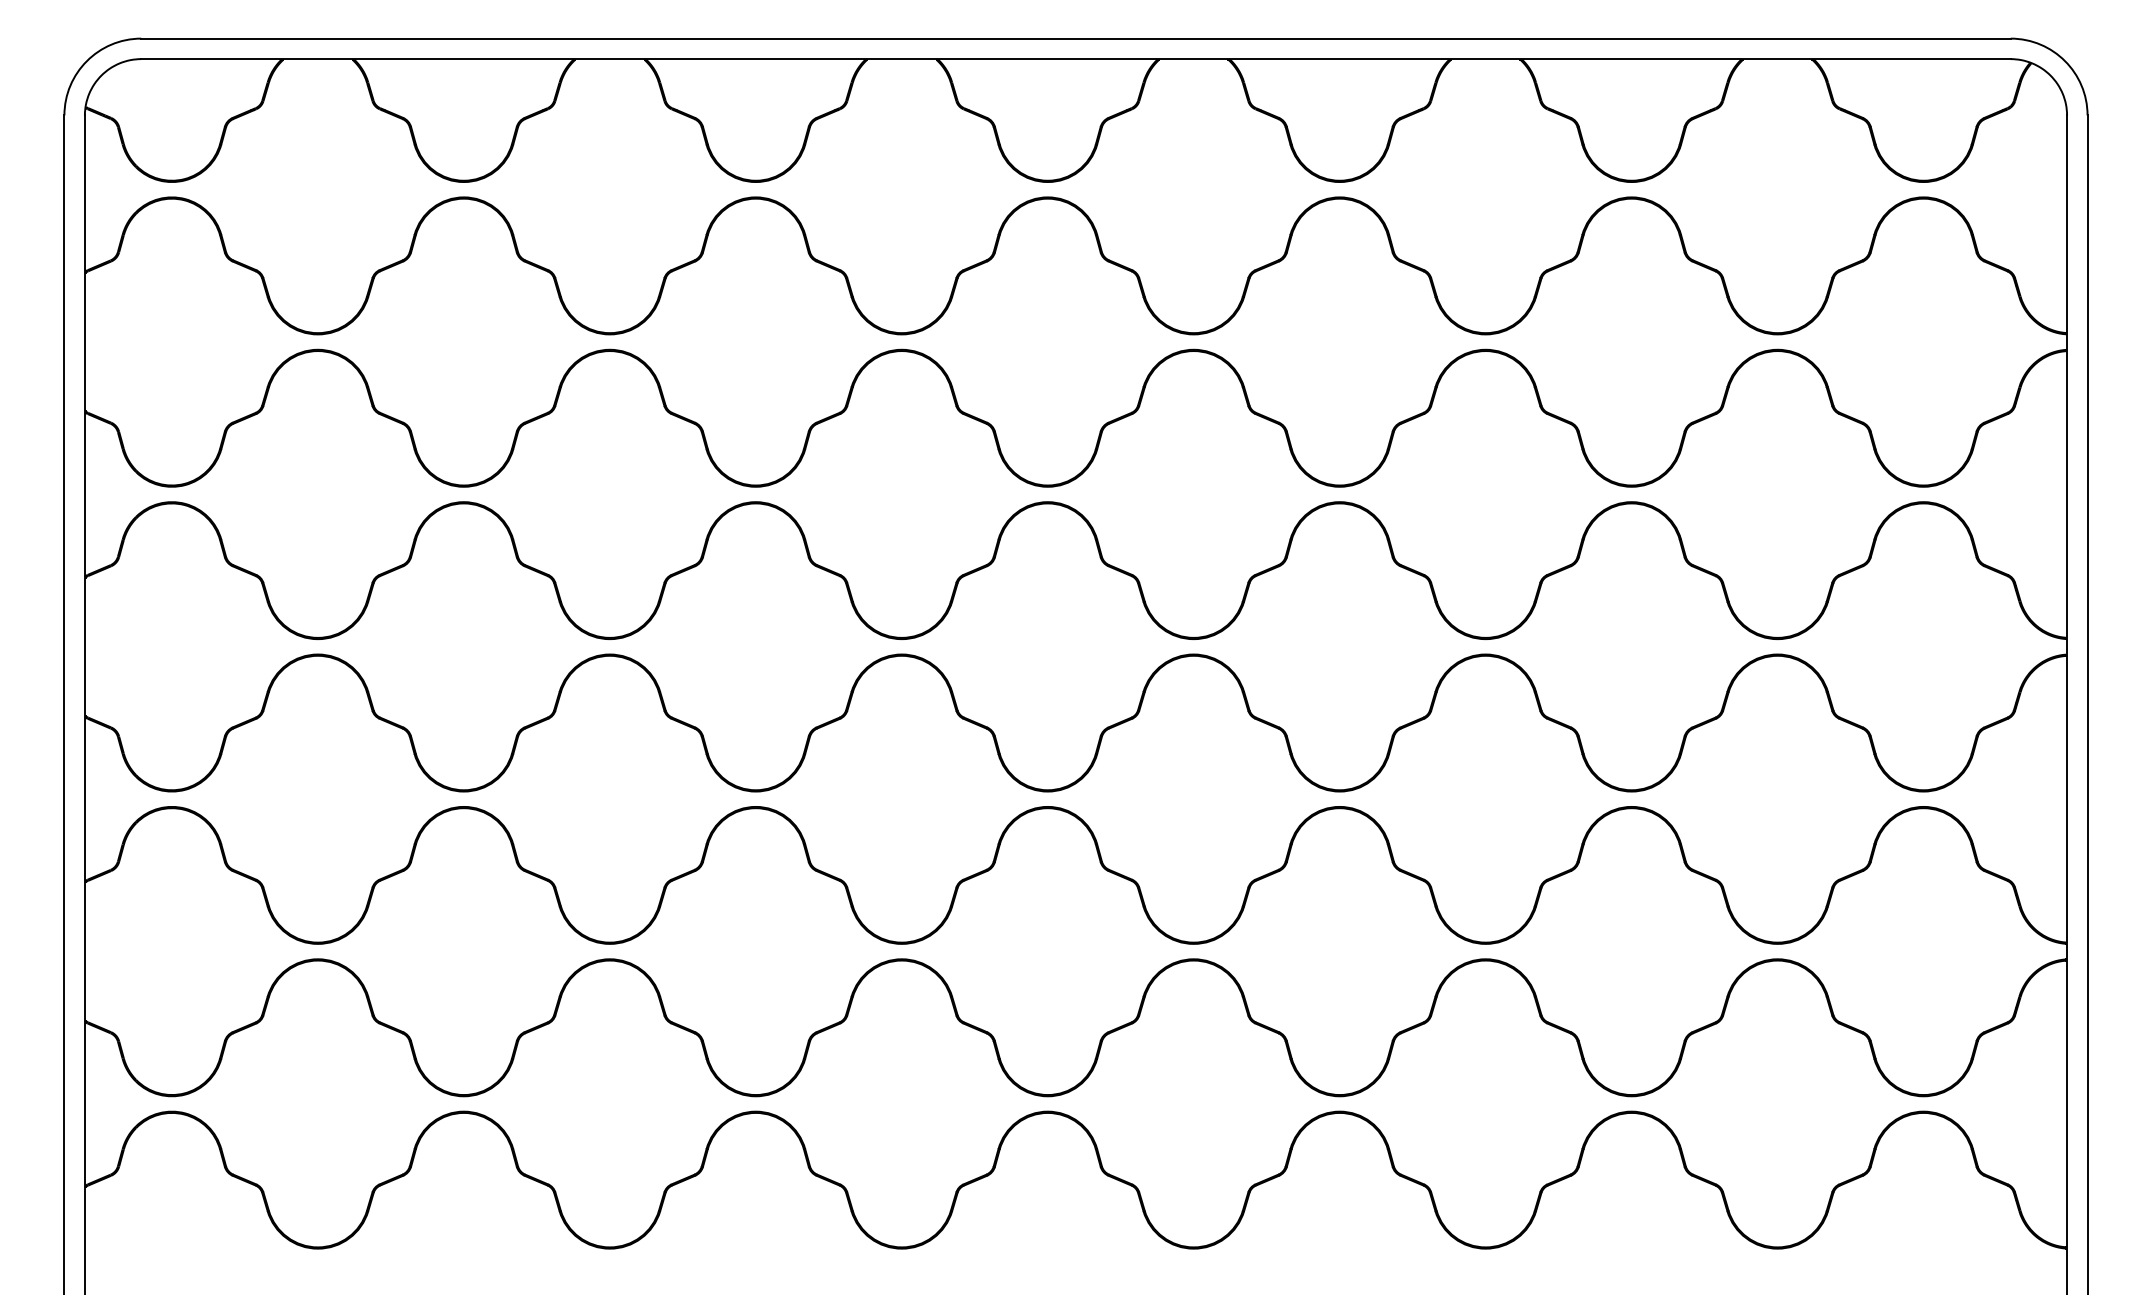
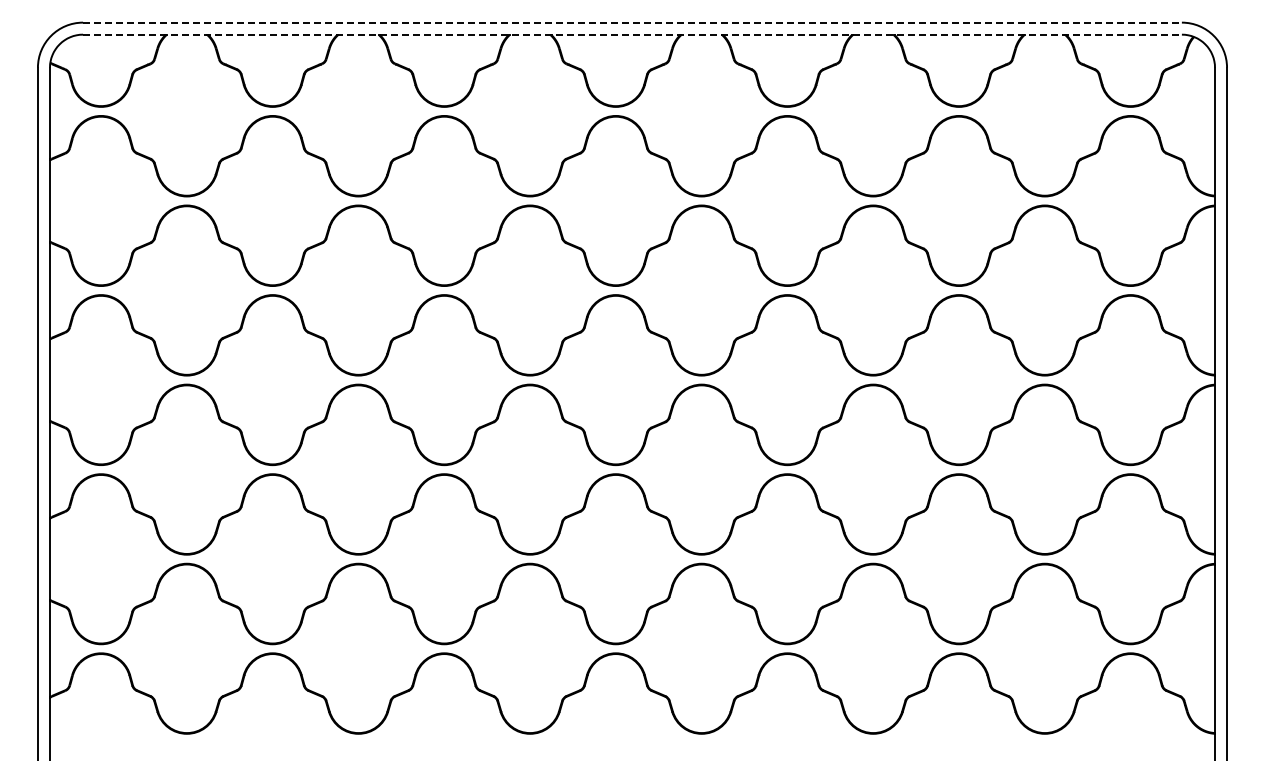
line: (1076, 38) -> (632, 22), solid -> dashed
line: (1076, 58) -> (632, 34), solid -> dashed

